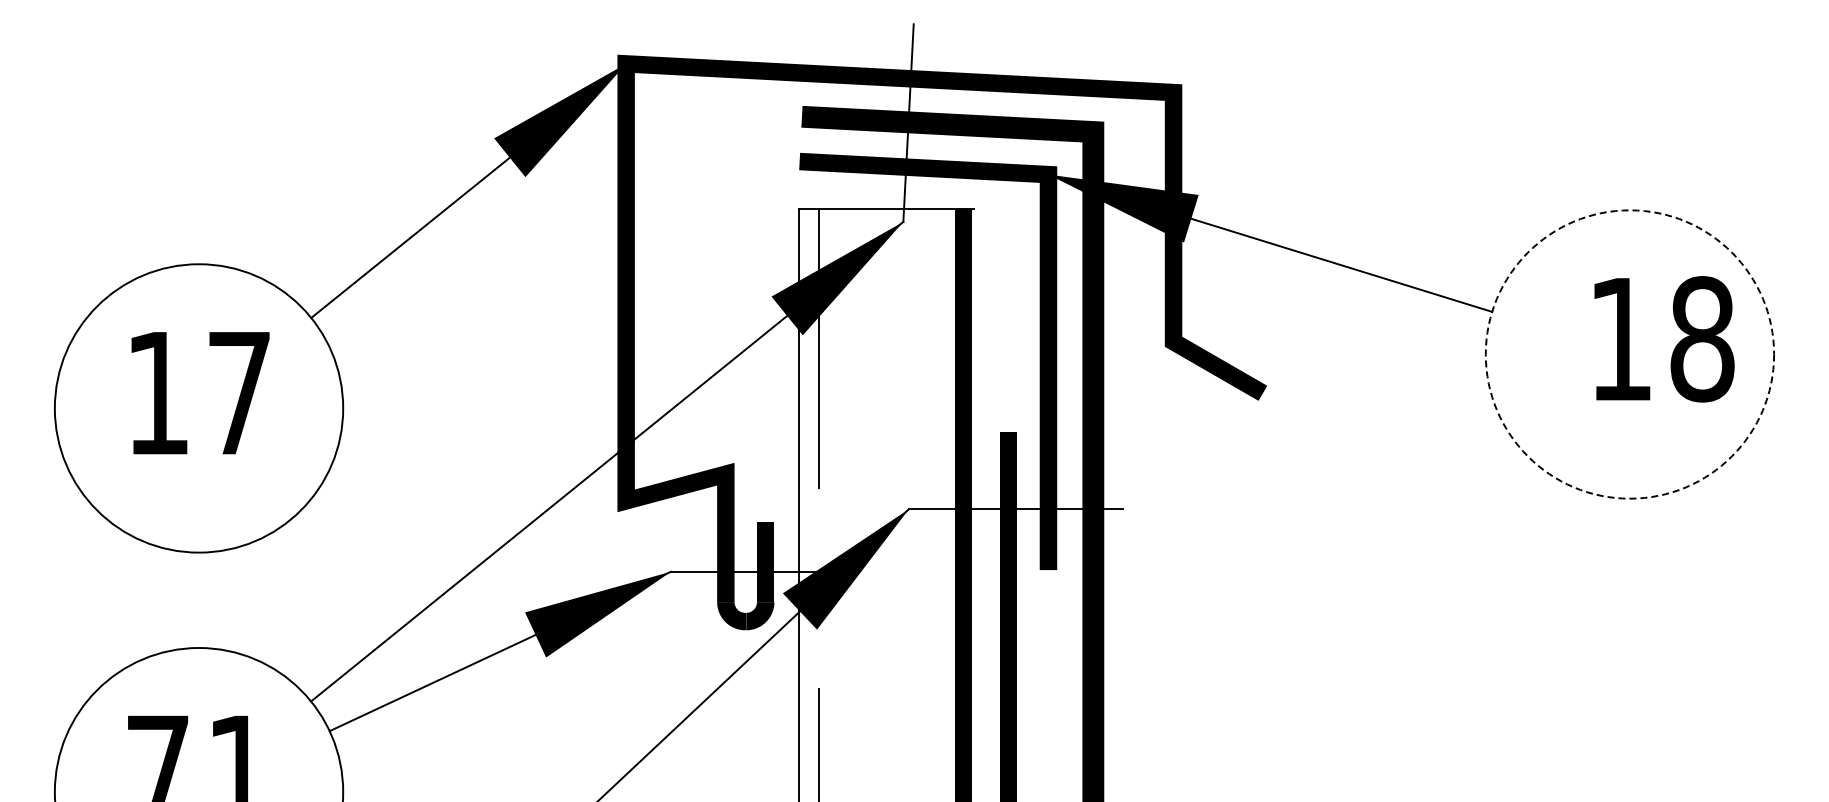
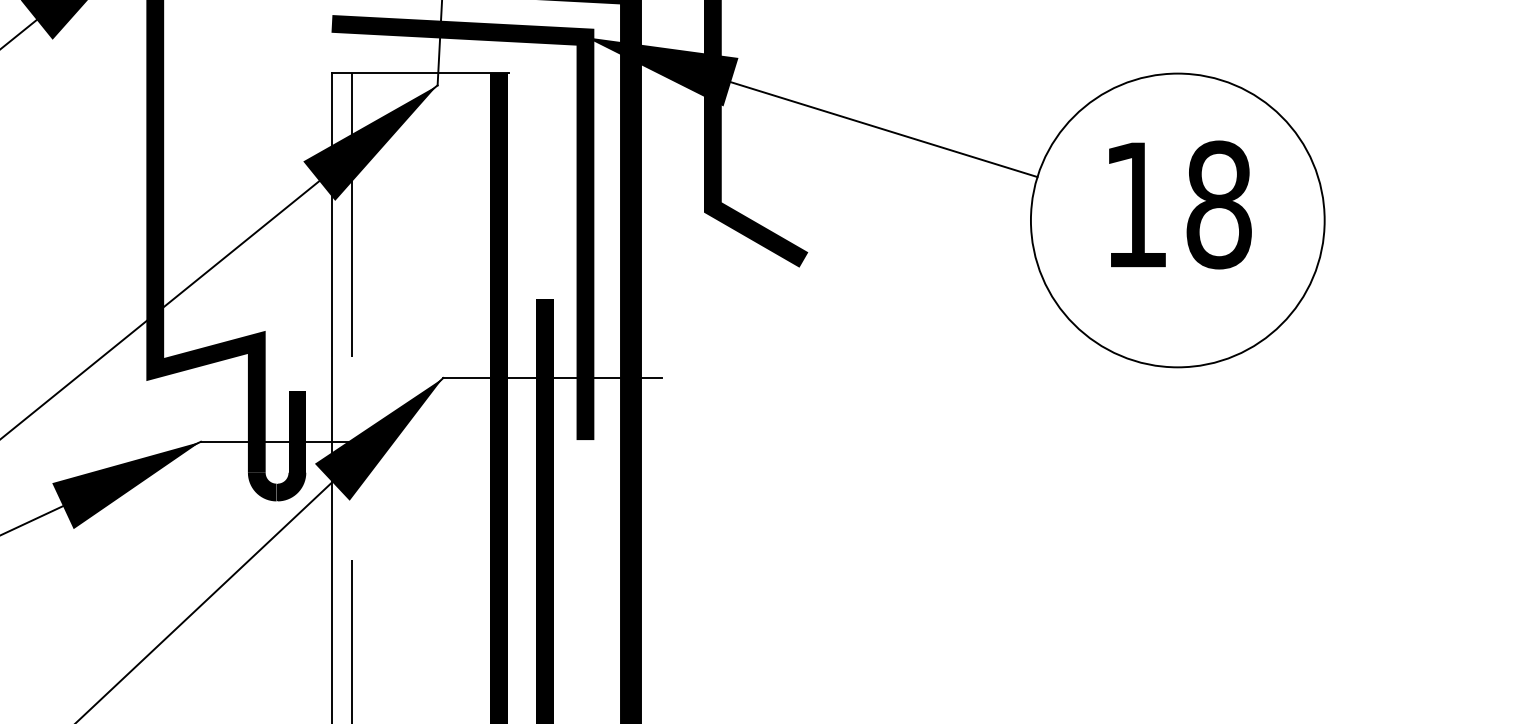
text: (1664, 339) -> (1180, 205), moved
circle: (1629, 354) -> (1177, 220), dashed -> solid

